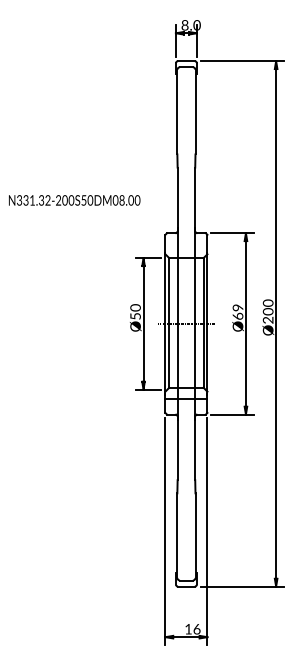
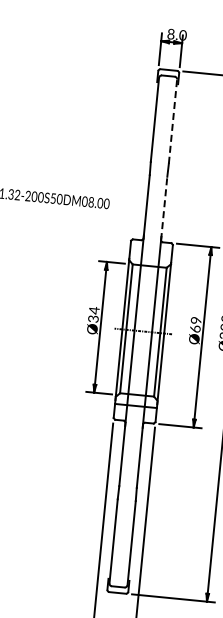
line: (195, 111) -> (173, 120), solid -> dashed
line: (195, 199) -> (164, 208), solid -> dashed
text: (135, 311) -> (93, 314), Ø50 -> Ø34

